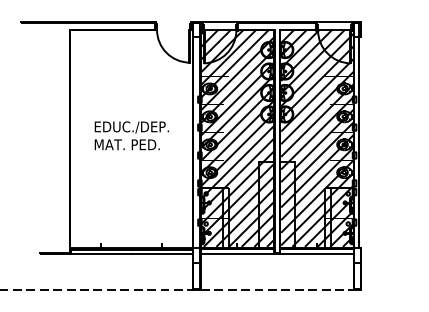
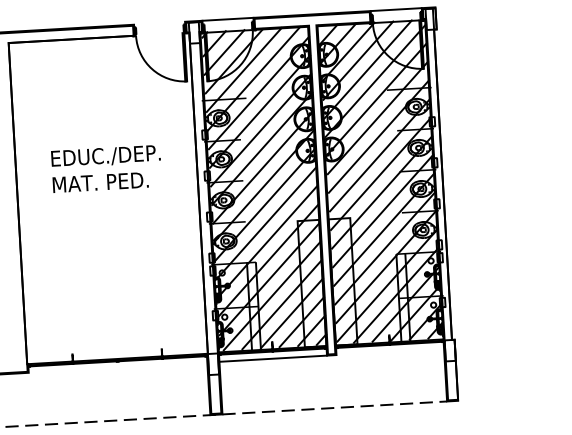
text: (131, 135) -> (106, 168), moved
line: (131, 254) -> (117, 368), removed
line: (316, 254) -> (389, 352), removed

